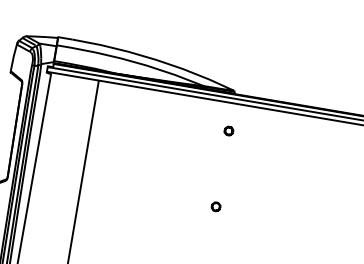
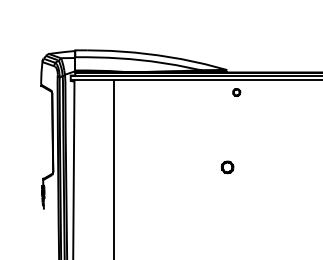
part: (228, 130) -> (236, 92), moved
part: (215, 205) -> (227, 166), size x1.6

